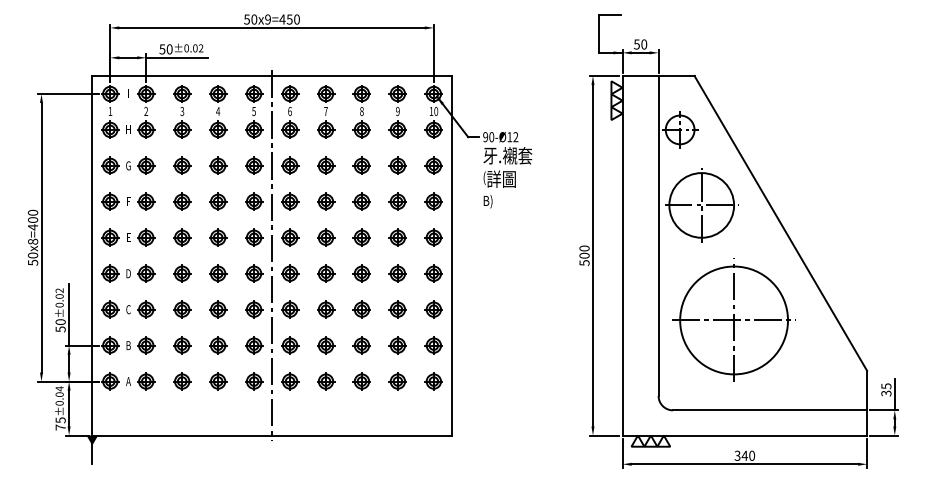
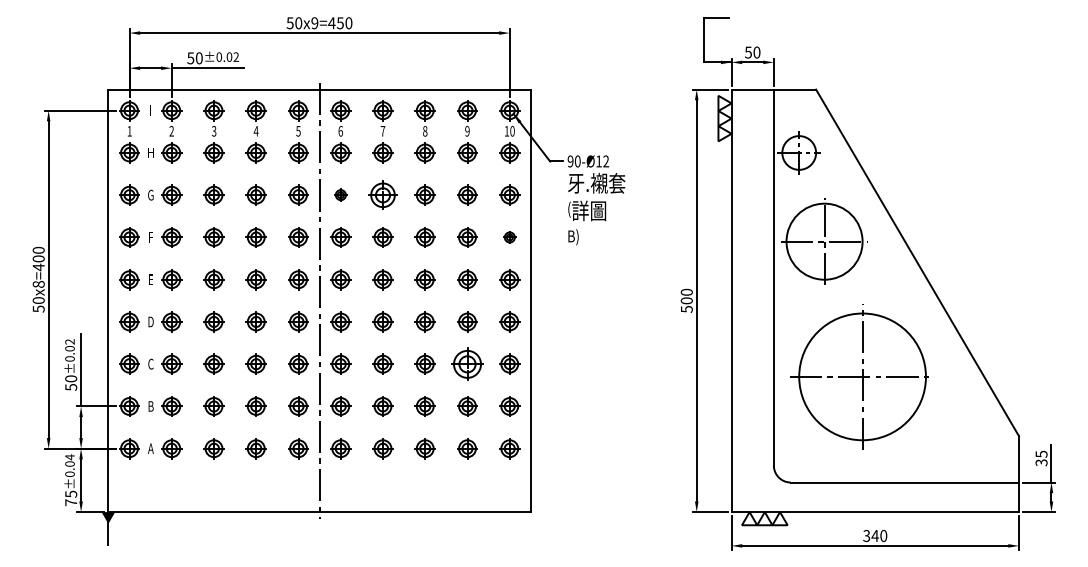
part: (289, 165) -> (340, 194), size x0.6
part: (325, 165) -> (382, 194), size x1.4
part: (433, 201) -> (509, 237), size x0.6
part: (397, 309) -> (467, 363), size x1.6

